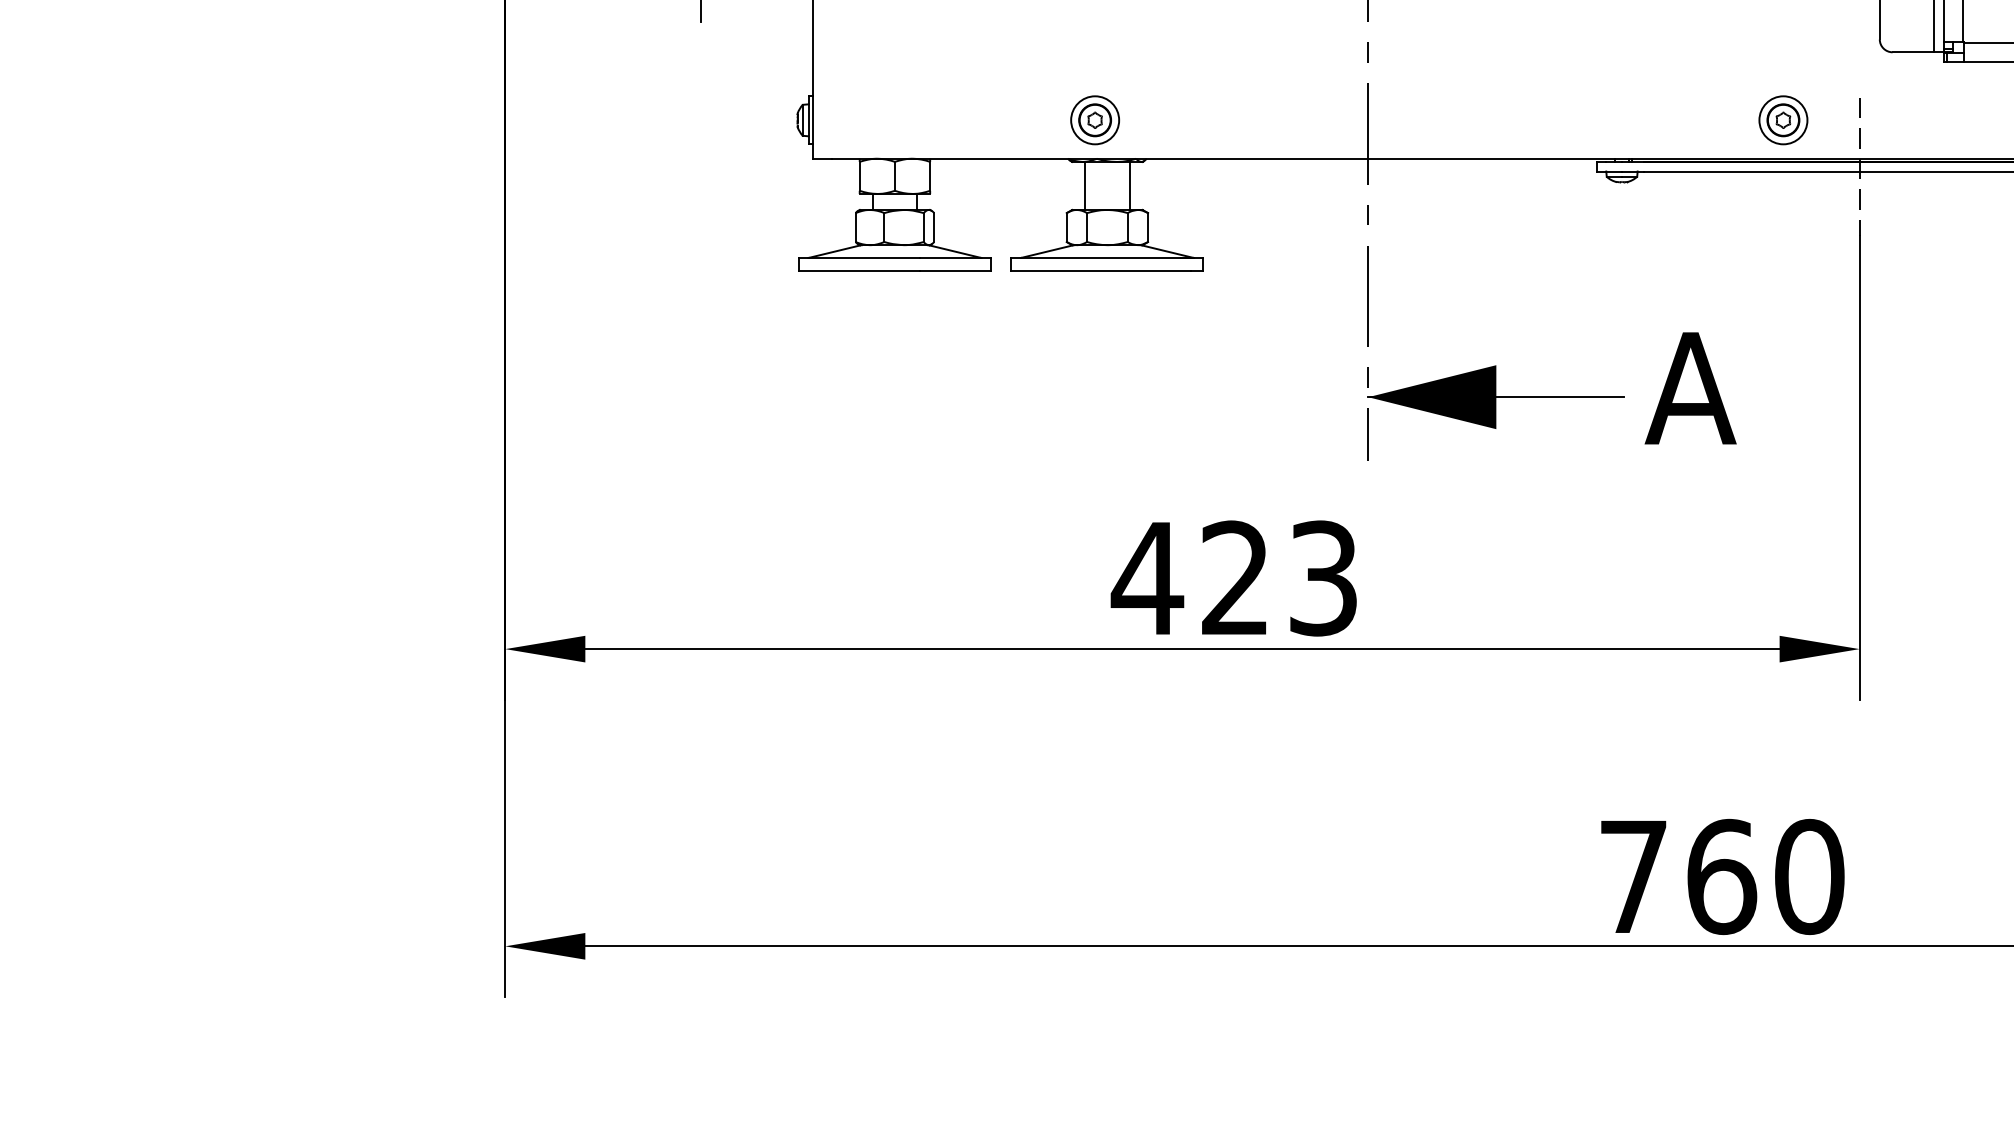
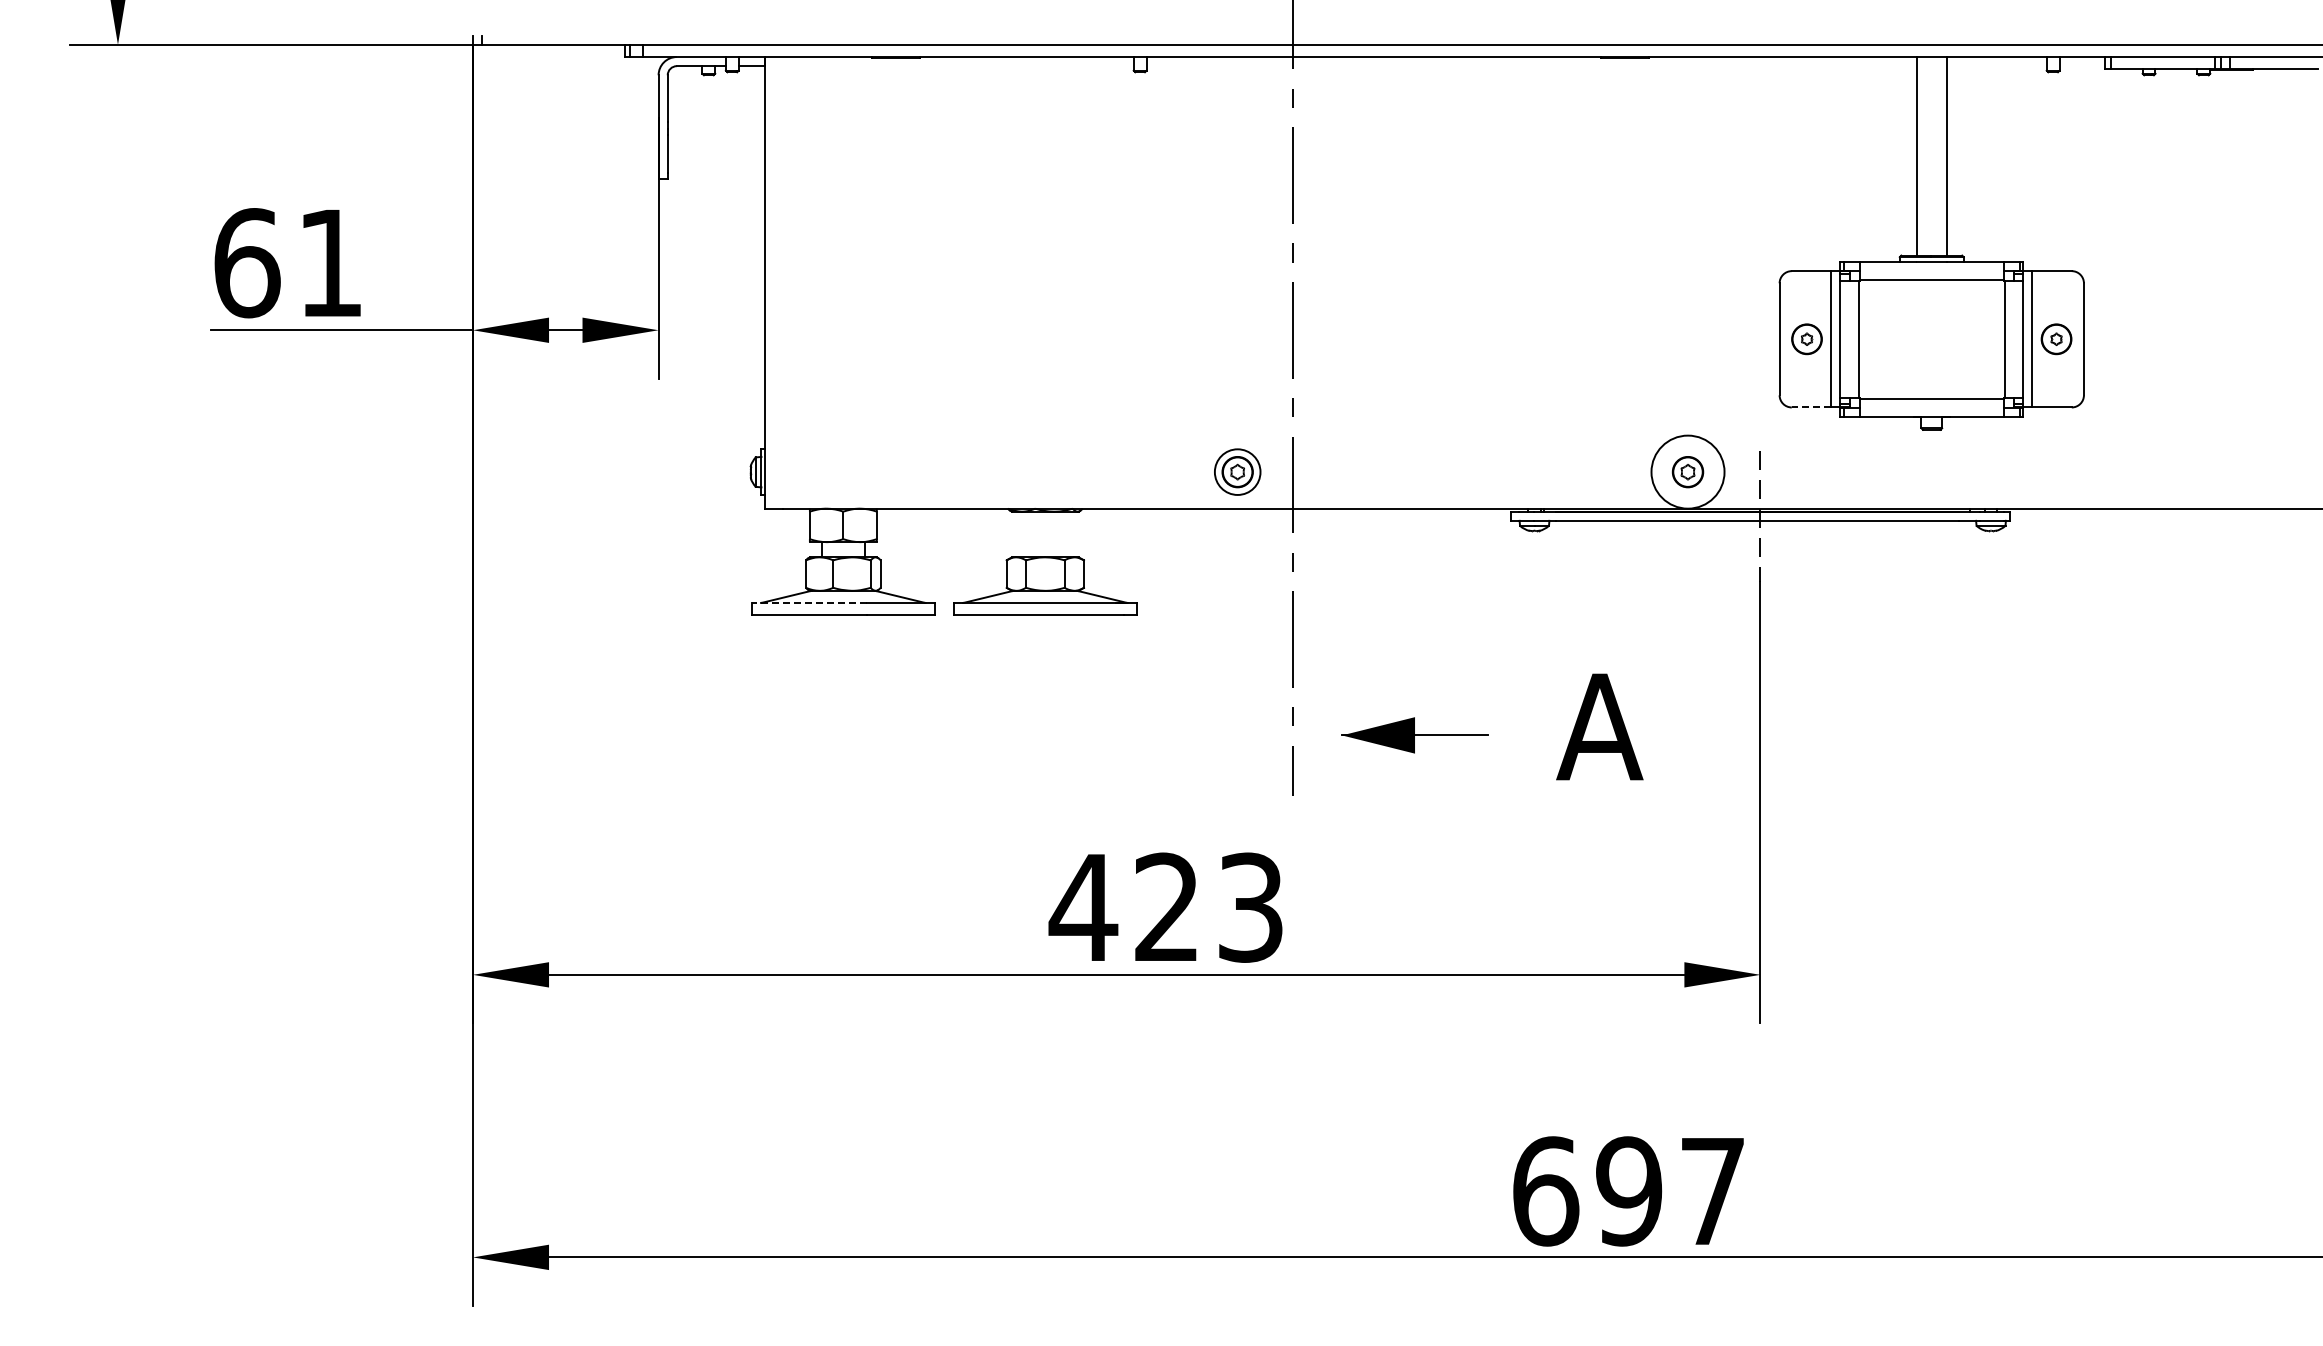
line: (1913, 52) -> (1811, 407), solid -> dashed
part: (1094, 119) -> (1237, 471), moved
circle: (1782, 119) -> (1687, 471), size x1.6
line: (1085, 185) -> (1024, 534), removed
line: (1129, 185) -> (1066, 534), removed
line: (859, 258) -> (809, 603), solid -> dashed
part: (1495, 397) -> (1414, 735), size x0.6
text: (1721, 877) -> (1629, 1191), 760 -> 697

